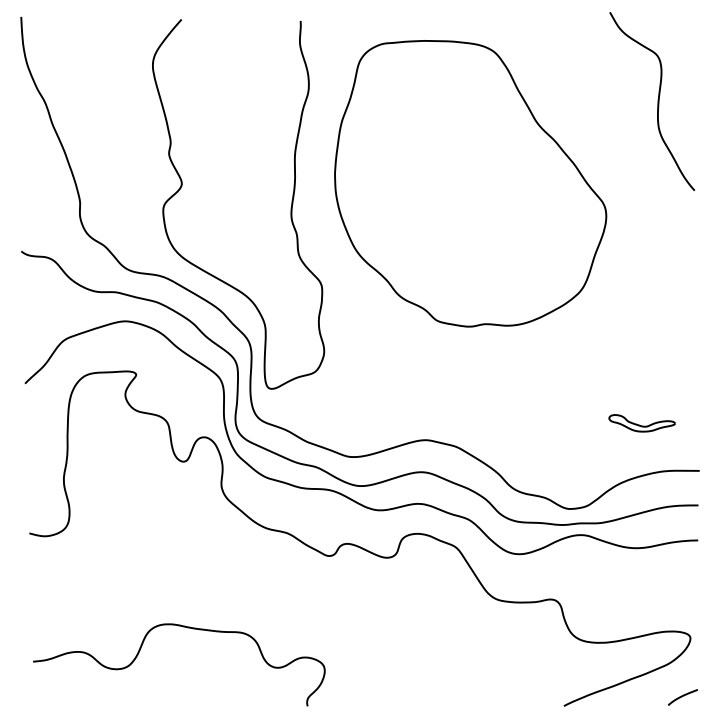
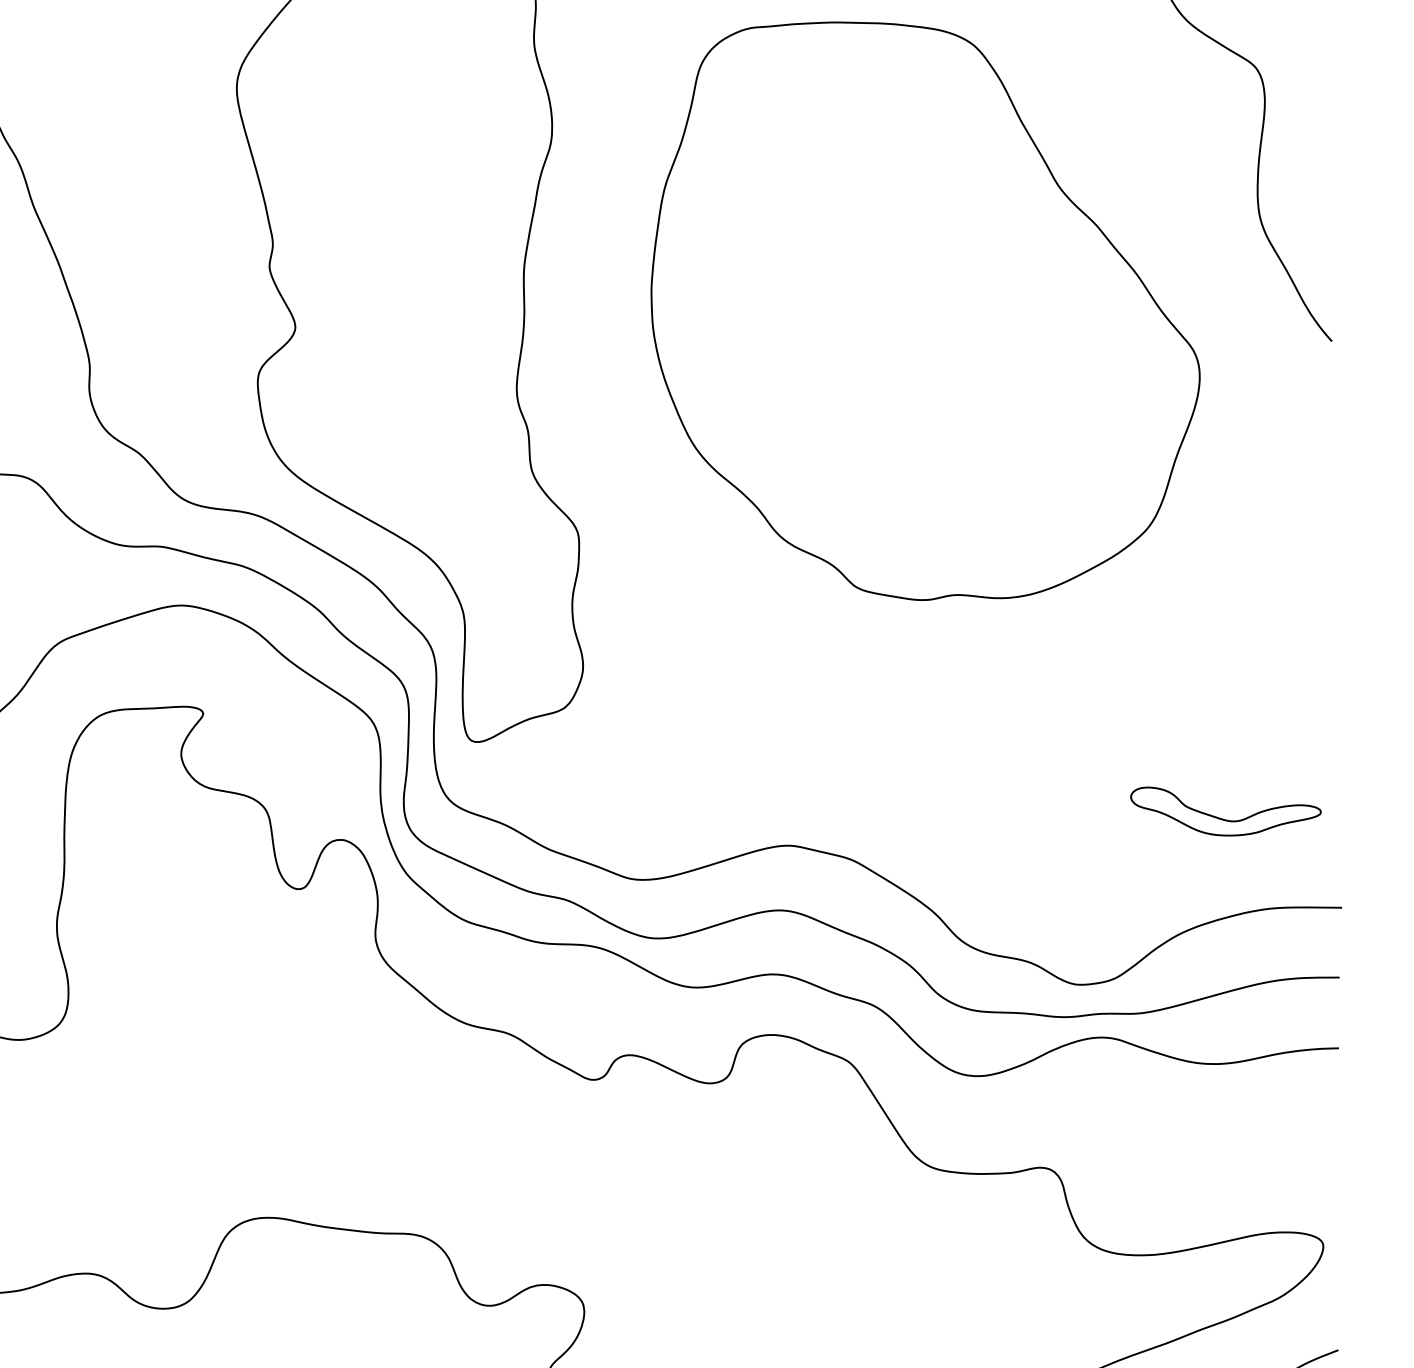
part: (470, 183) -> (925, 310), moved
part: (641, 423) -> (1224, 811), size x1.43

